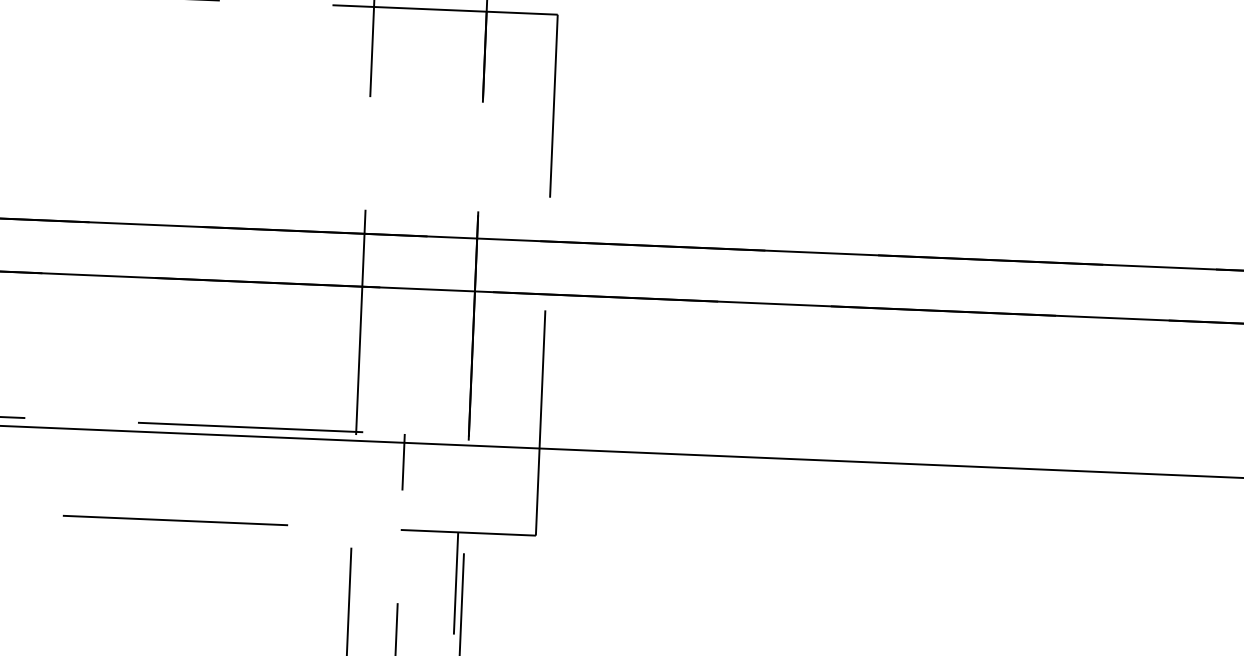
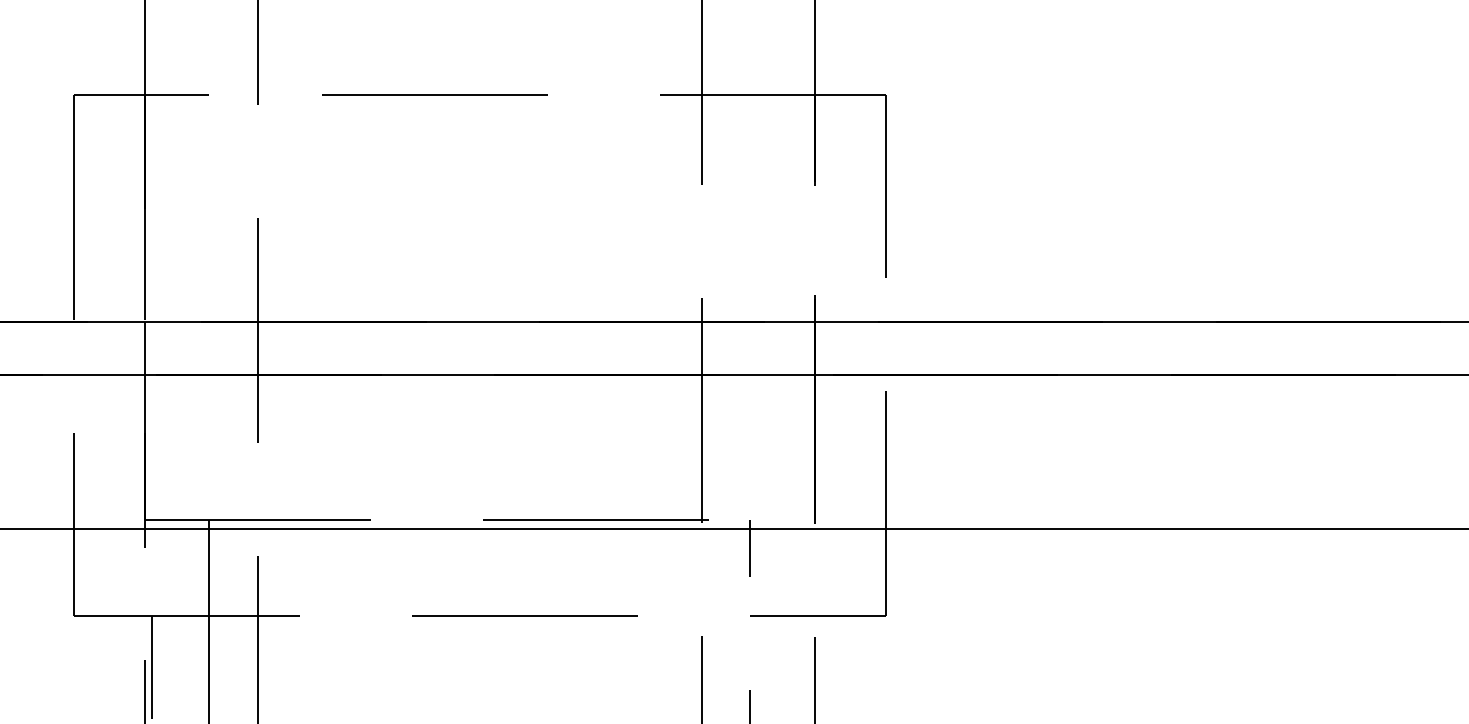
line: (455, 583) -> (807, 667), removed

